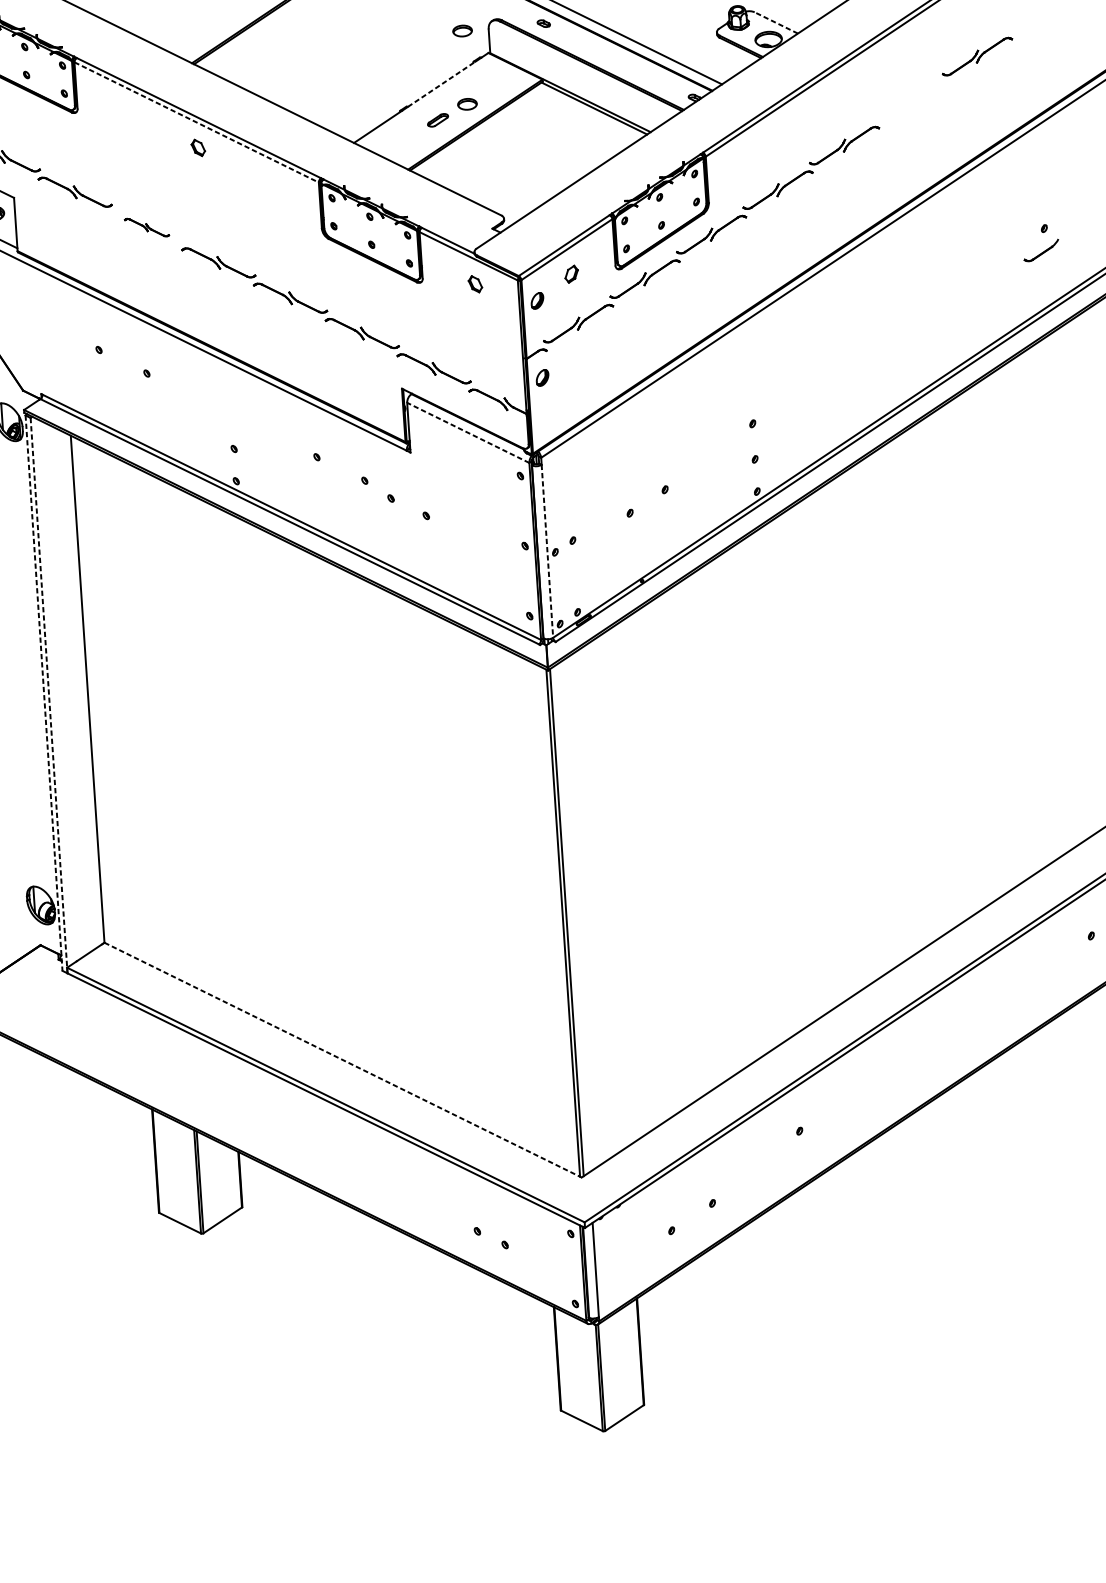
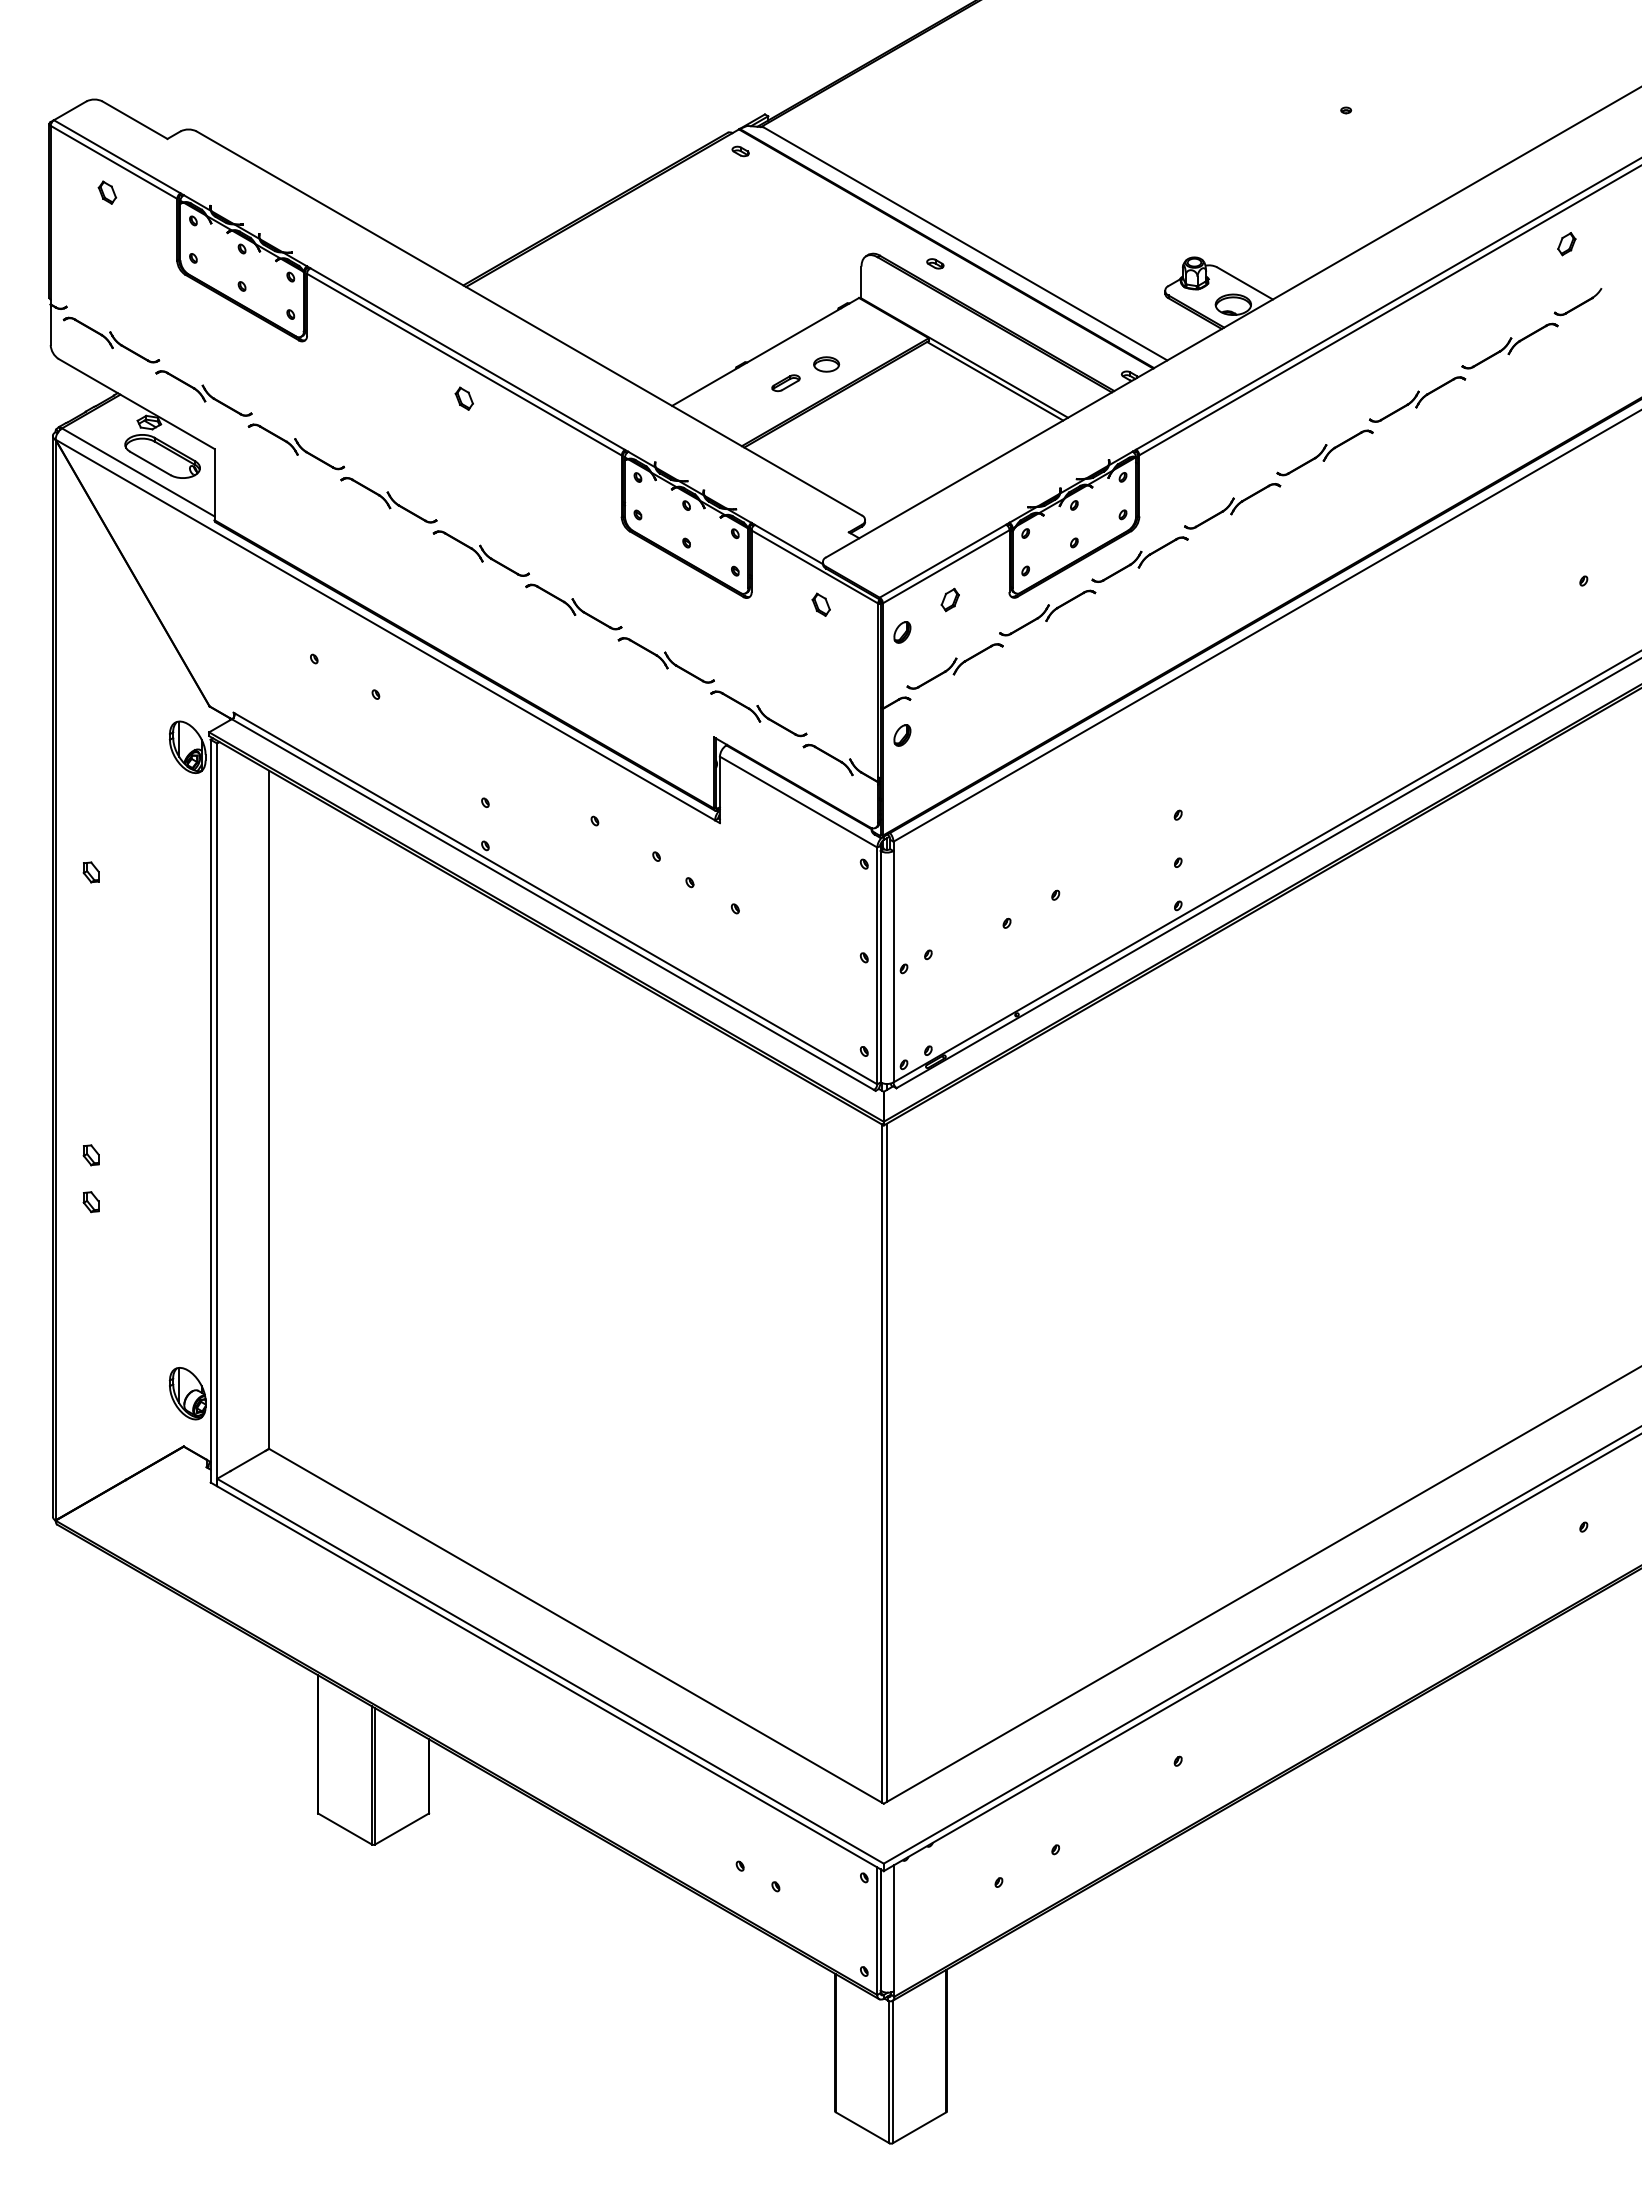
line: (775, 23) -> (1244, 283), dashed -> solid
part: (462, 31) -> (826, 266), removed
line: (442, 84) -> (794, 335), dashed -> solid
part: (911, 101) -> (1417, 399), added
line: (196, 122) -> (464, 364), dashed -> solid
part: (146, 227) -> (388, 500), size x1.67
part: (1041, 250) -> (1577, 302), moved
line: (468, 433) -> (798, 802), dashed -> solid
line: (547, 551) -> (893, 966), dashed -> solid
line: (43, 693) -> (210, 1111), dashed -> solid
line: (49, 696) -> (217, 1115), dashed -> solid
line: (343, 1060) -> (576, 1626), dashed -> solid

